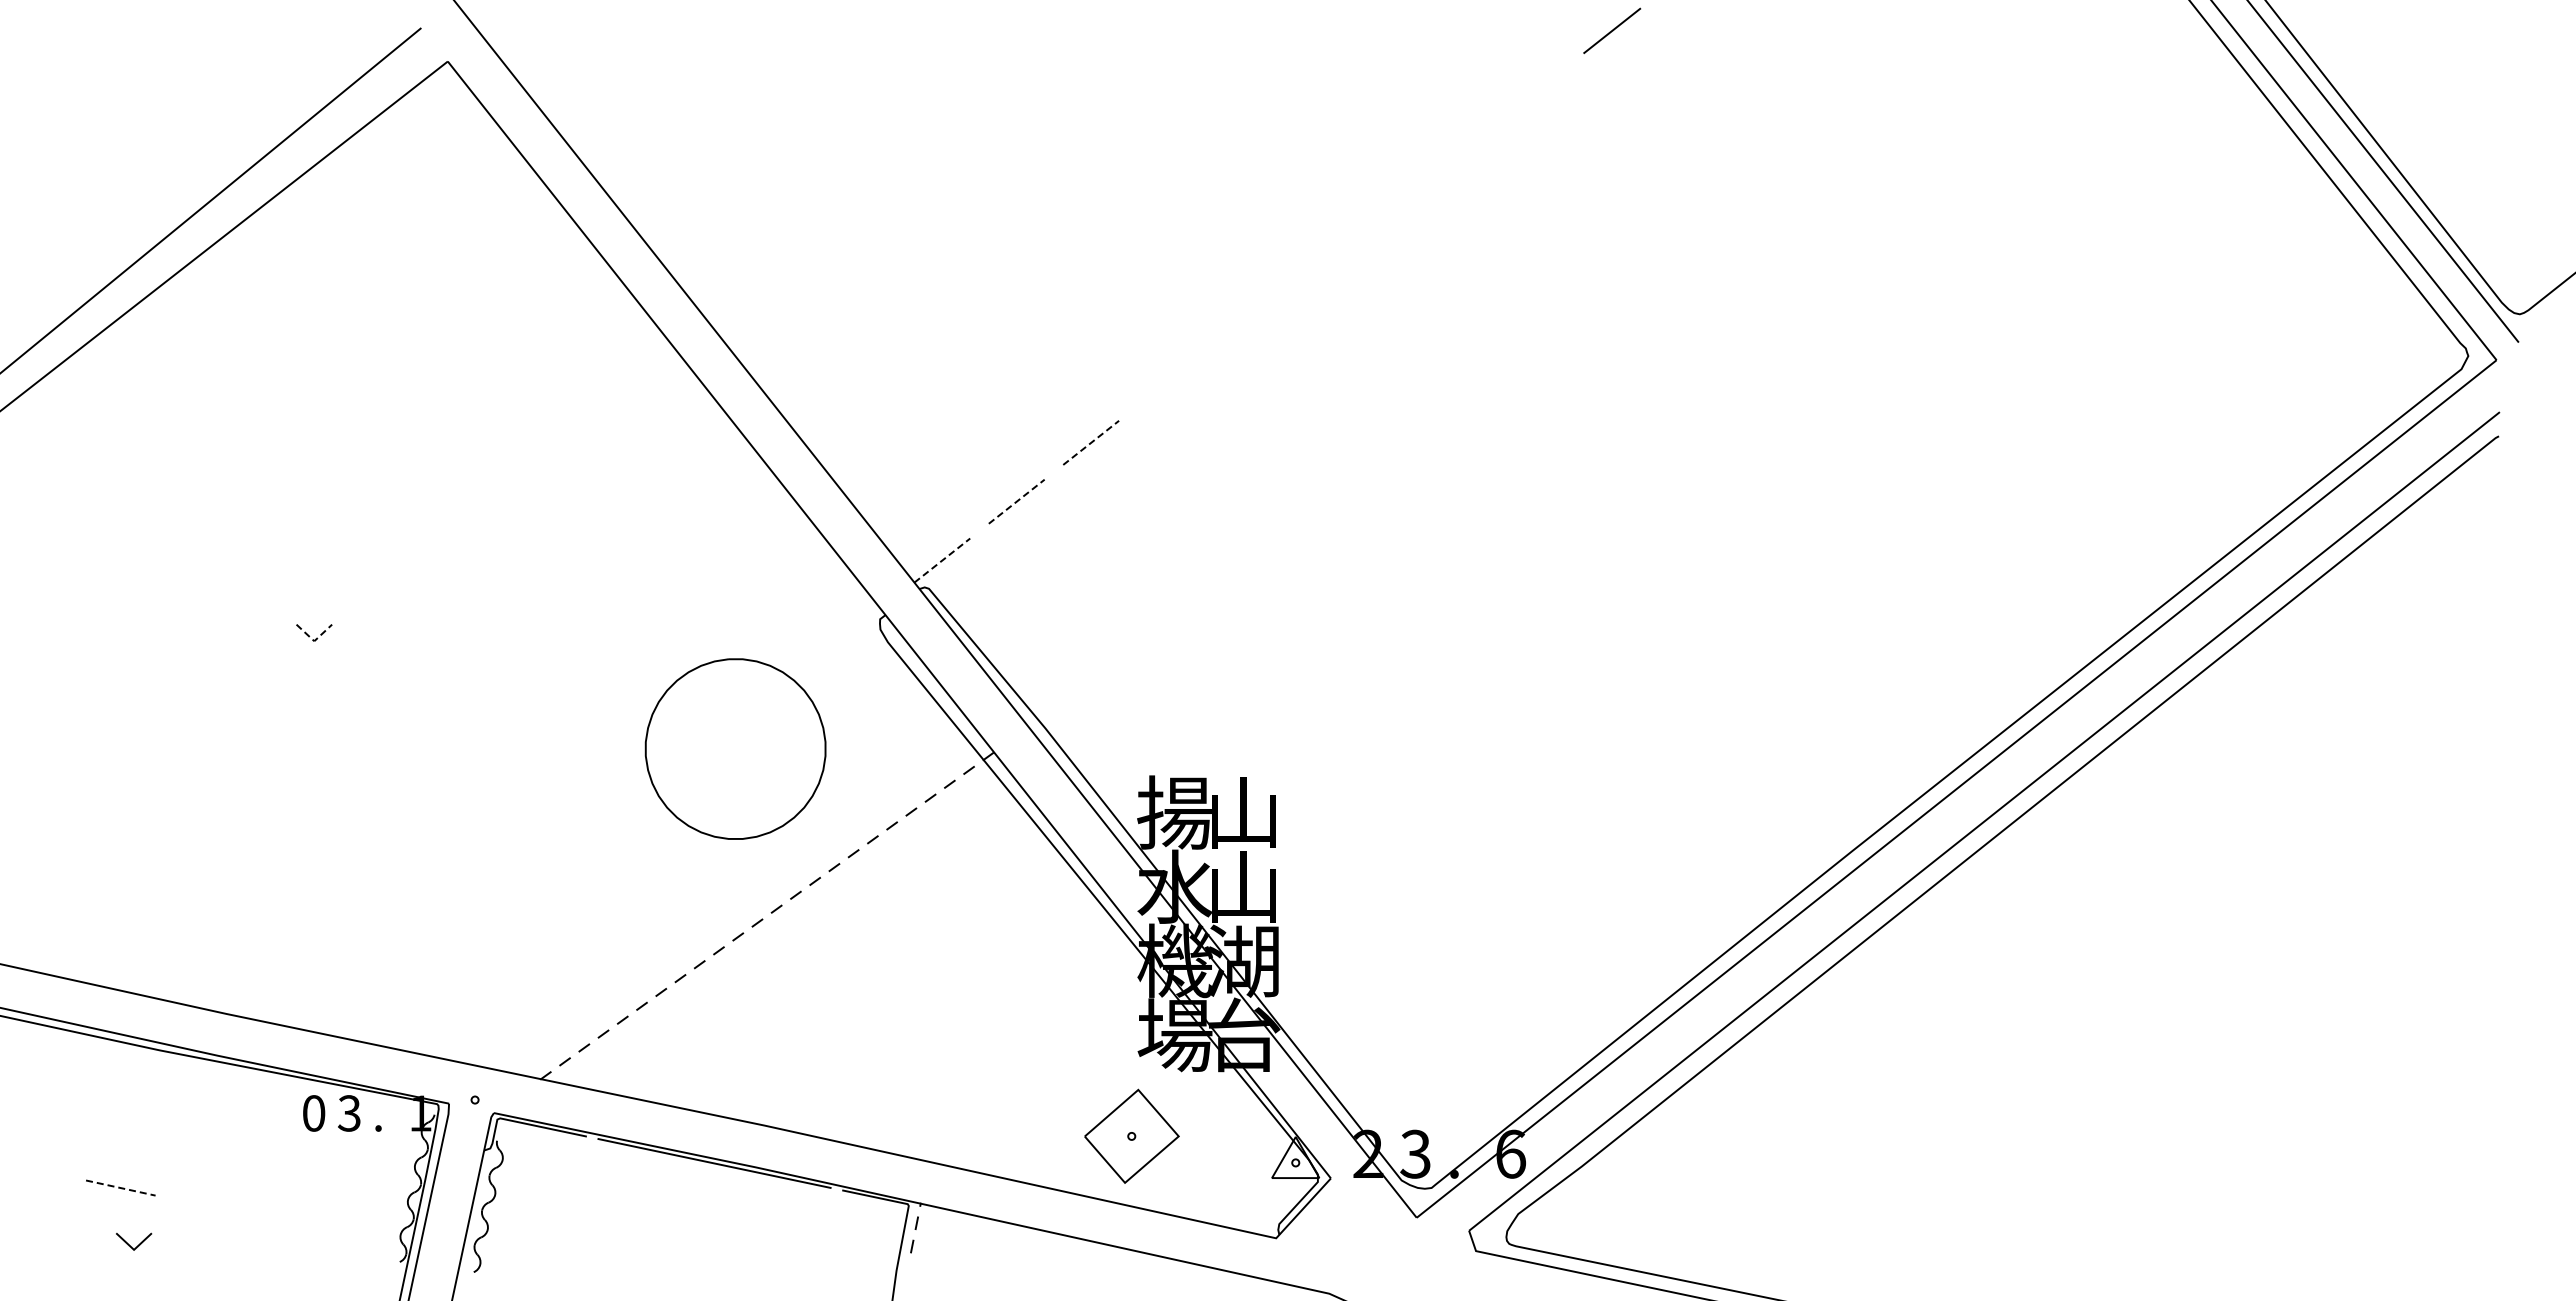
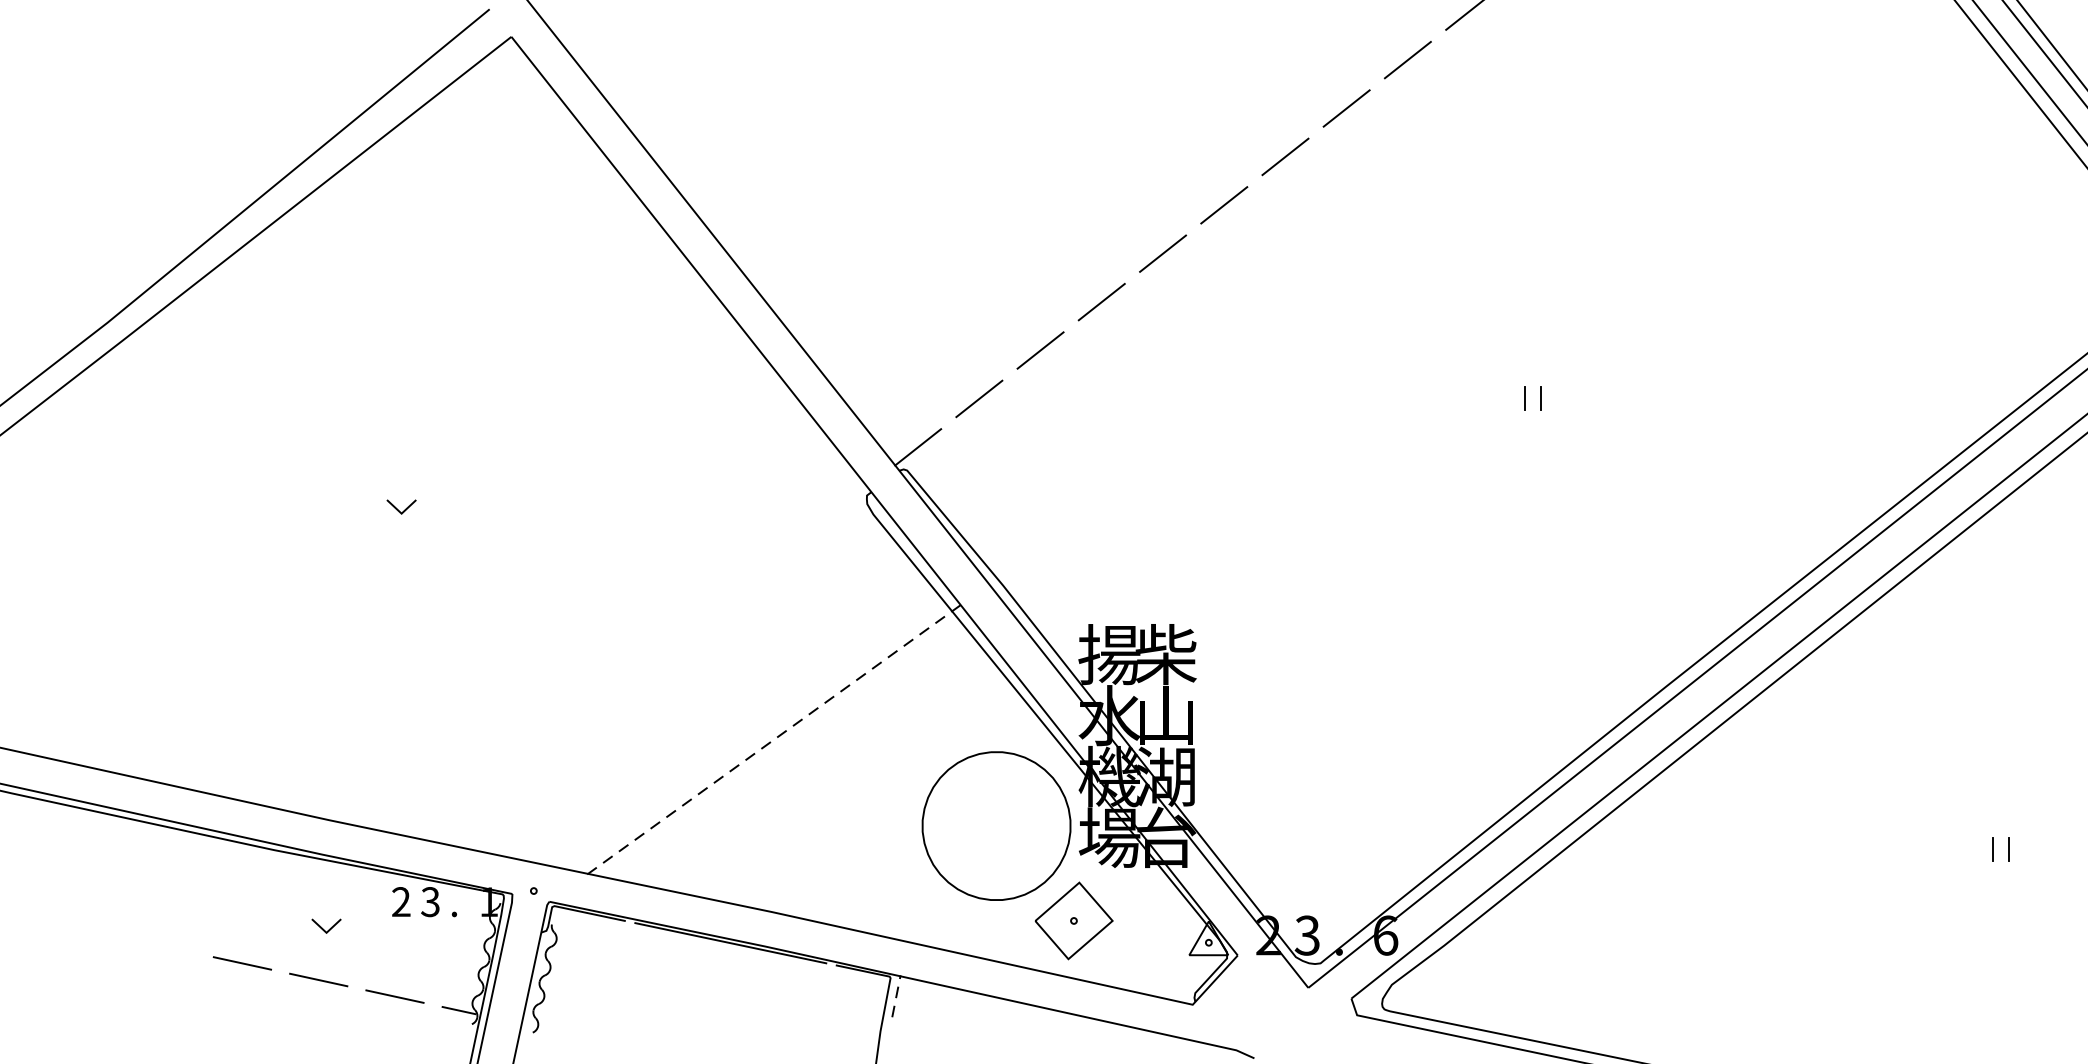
line: (1537, 89) -> (1407, 59), added
line: (1463, 148) -> (1346, 108), added
line: (1388, 207) -> (1285, 156), added
line: (1314, 266) -> (1224, 205), added
line: (1239, 325) -> (1162, 253), added
line: (1165, 383) -> (1101, 301), added
line: (1091, 442) -> (1040, 350), dashed -> solid
line: (1680, 500) -> (1525, 397), added
line: (1699, 500) -> (1540, 397), added
line: (1016, 501) -> (979, 398), dashed -> solid
line: (942, 560) -> (918, 447), dashed -> solid
line: (314, 641) -> (401, 513), dashed -> solid
part: (735, 748) -> (996, 825), moved
text: (1243, 812) -> (1165, 654), 山 -> 柴
line: (2249, 1049) -> (1993, 849), added
line: (2268, 1049) -> (2008, 849), added
text: (313, 1113) -> (400, 902), 0 -> 2
line: (120, 1188) -> (242, 963), dashed -> solid
line: (213, 1207) -> (318, 979), added
line: (306, 1227) -> (395, 995), added
line: (138, 1244) -> (330, 928), moved
line: (384, 1245) -> (459, 1010), added

